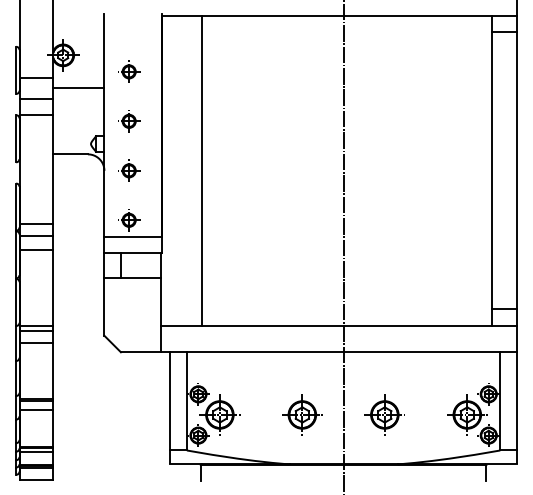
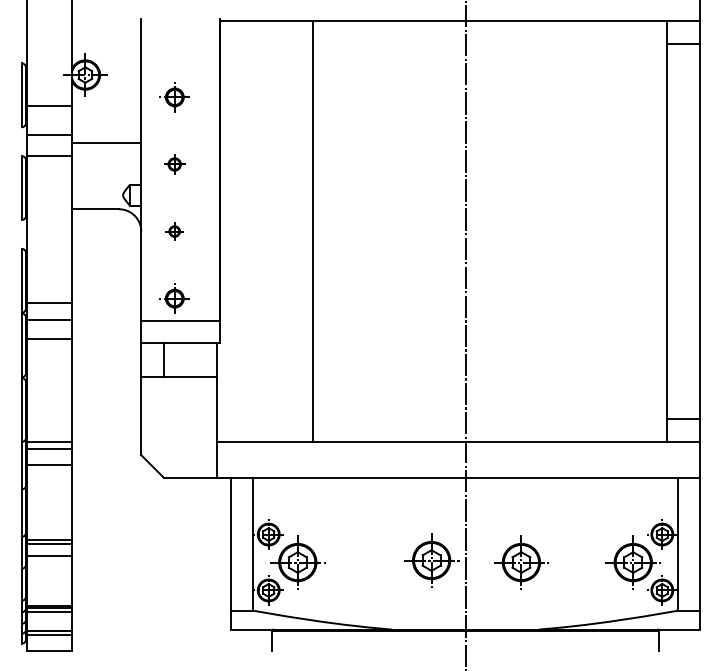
line: (78, 88) -> (106, 142), moved
part: (128, 121) -> (174, 164), size x0.7
part: (128, 170) -> (174, 231), size x0.6
line: (201, 170) -> (313, 231), moved
part: (302, 414) -> (431, 560), moved

